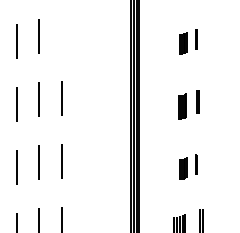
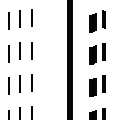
line: (60, 34) -> (31, 17), added
part: (188, 41) -> (97, 21), size x1.67
part: (188, 103) -> (97, 53), size x1.43
part: (188, 165) -> (97, 85), size x1.67

